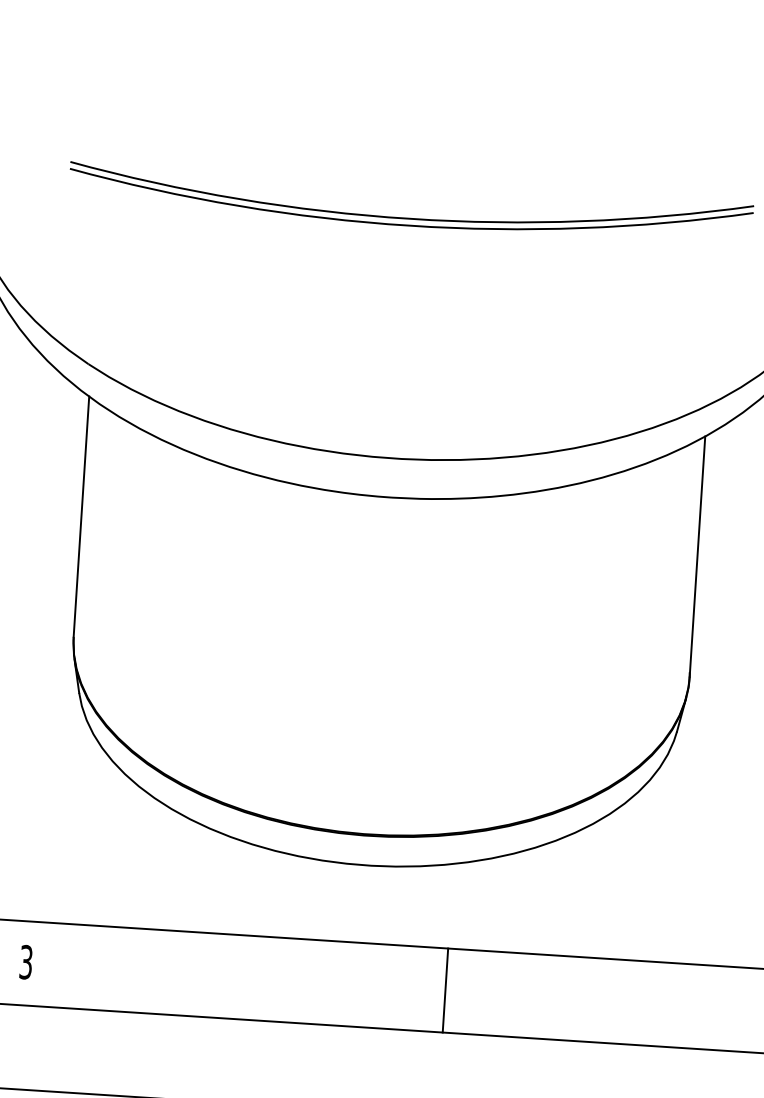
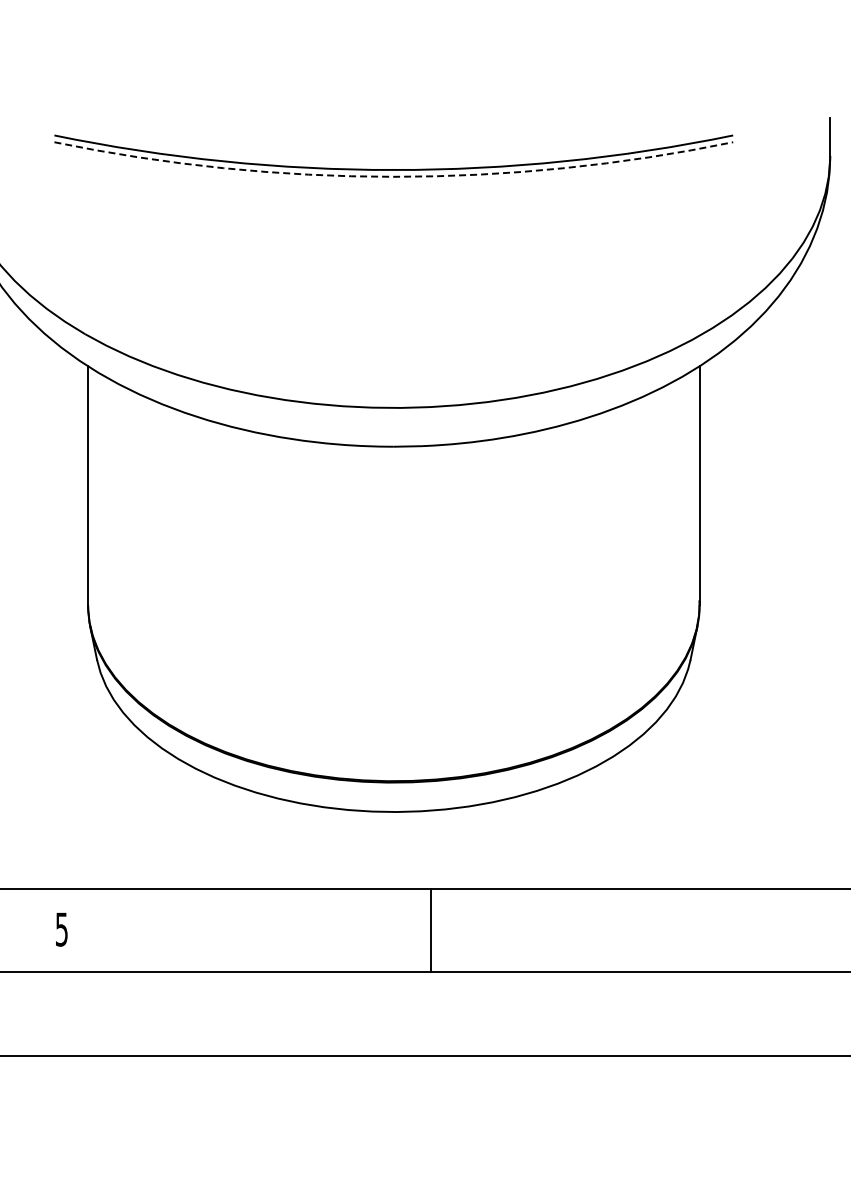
arc: (409, 225) -> (393, 176), solid -> dashed
text: (25, 961) -> (61, 928), 3 -> 5
line: (445, 990) -> (431, 930), moved

